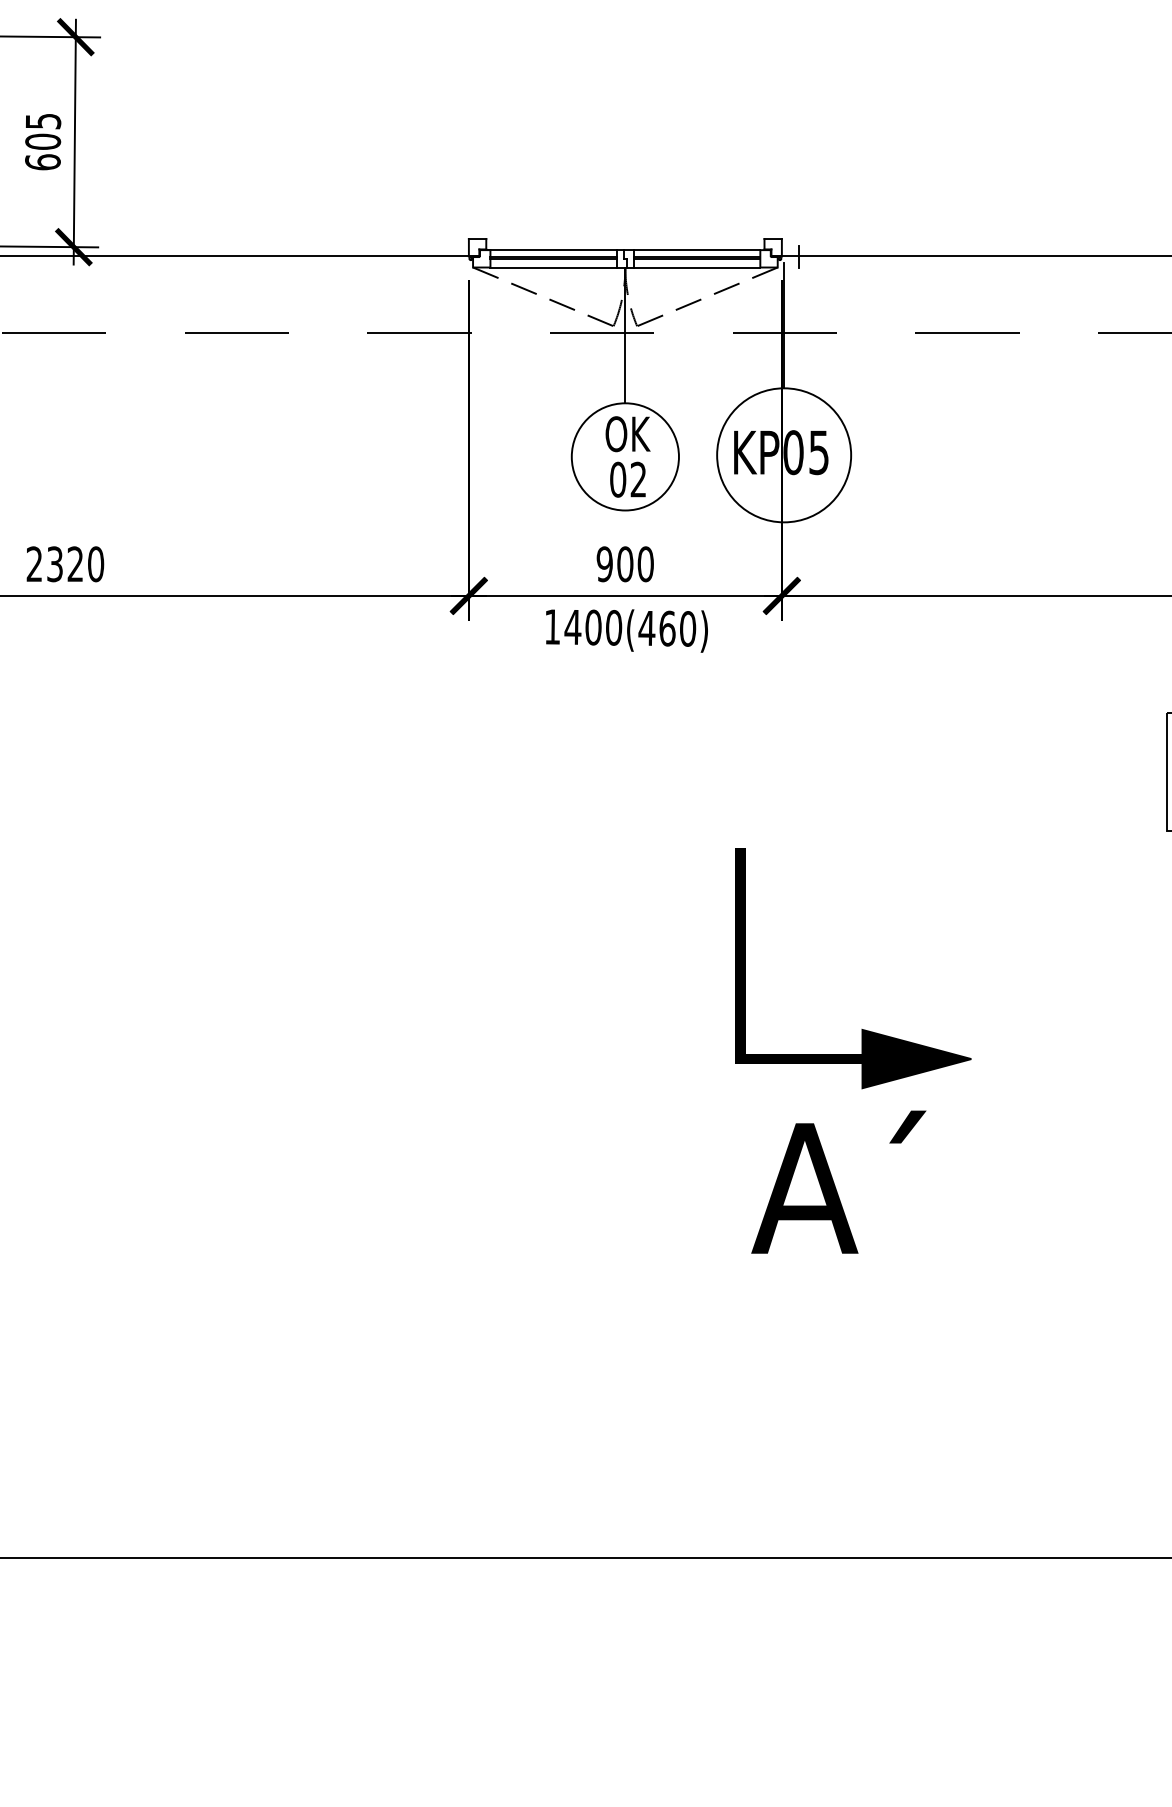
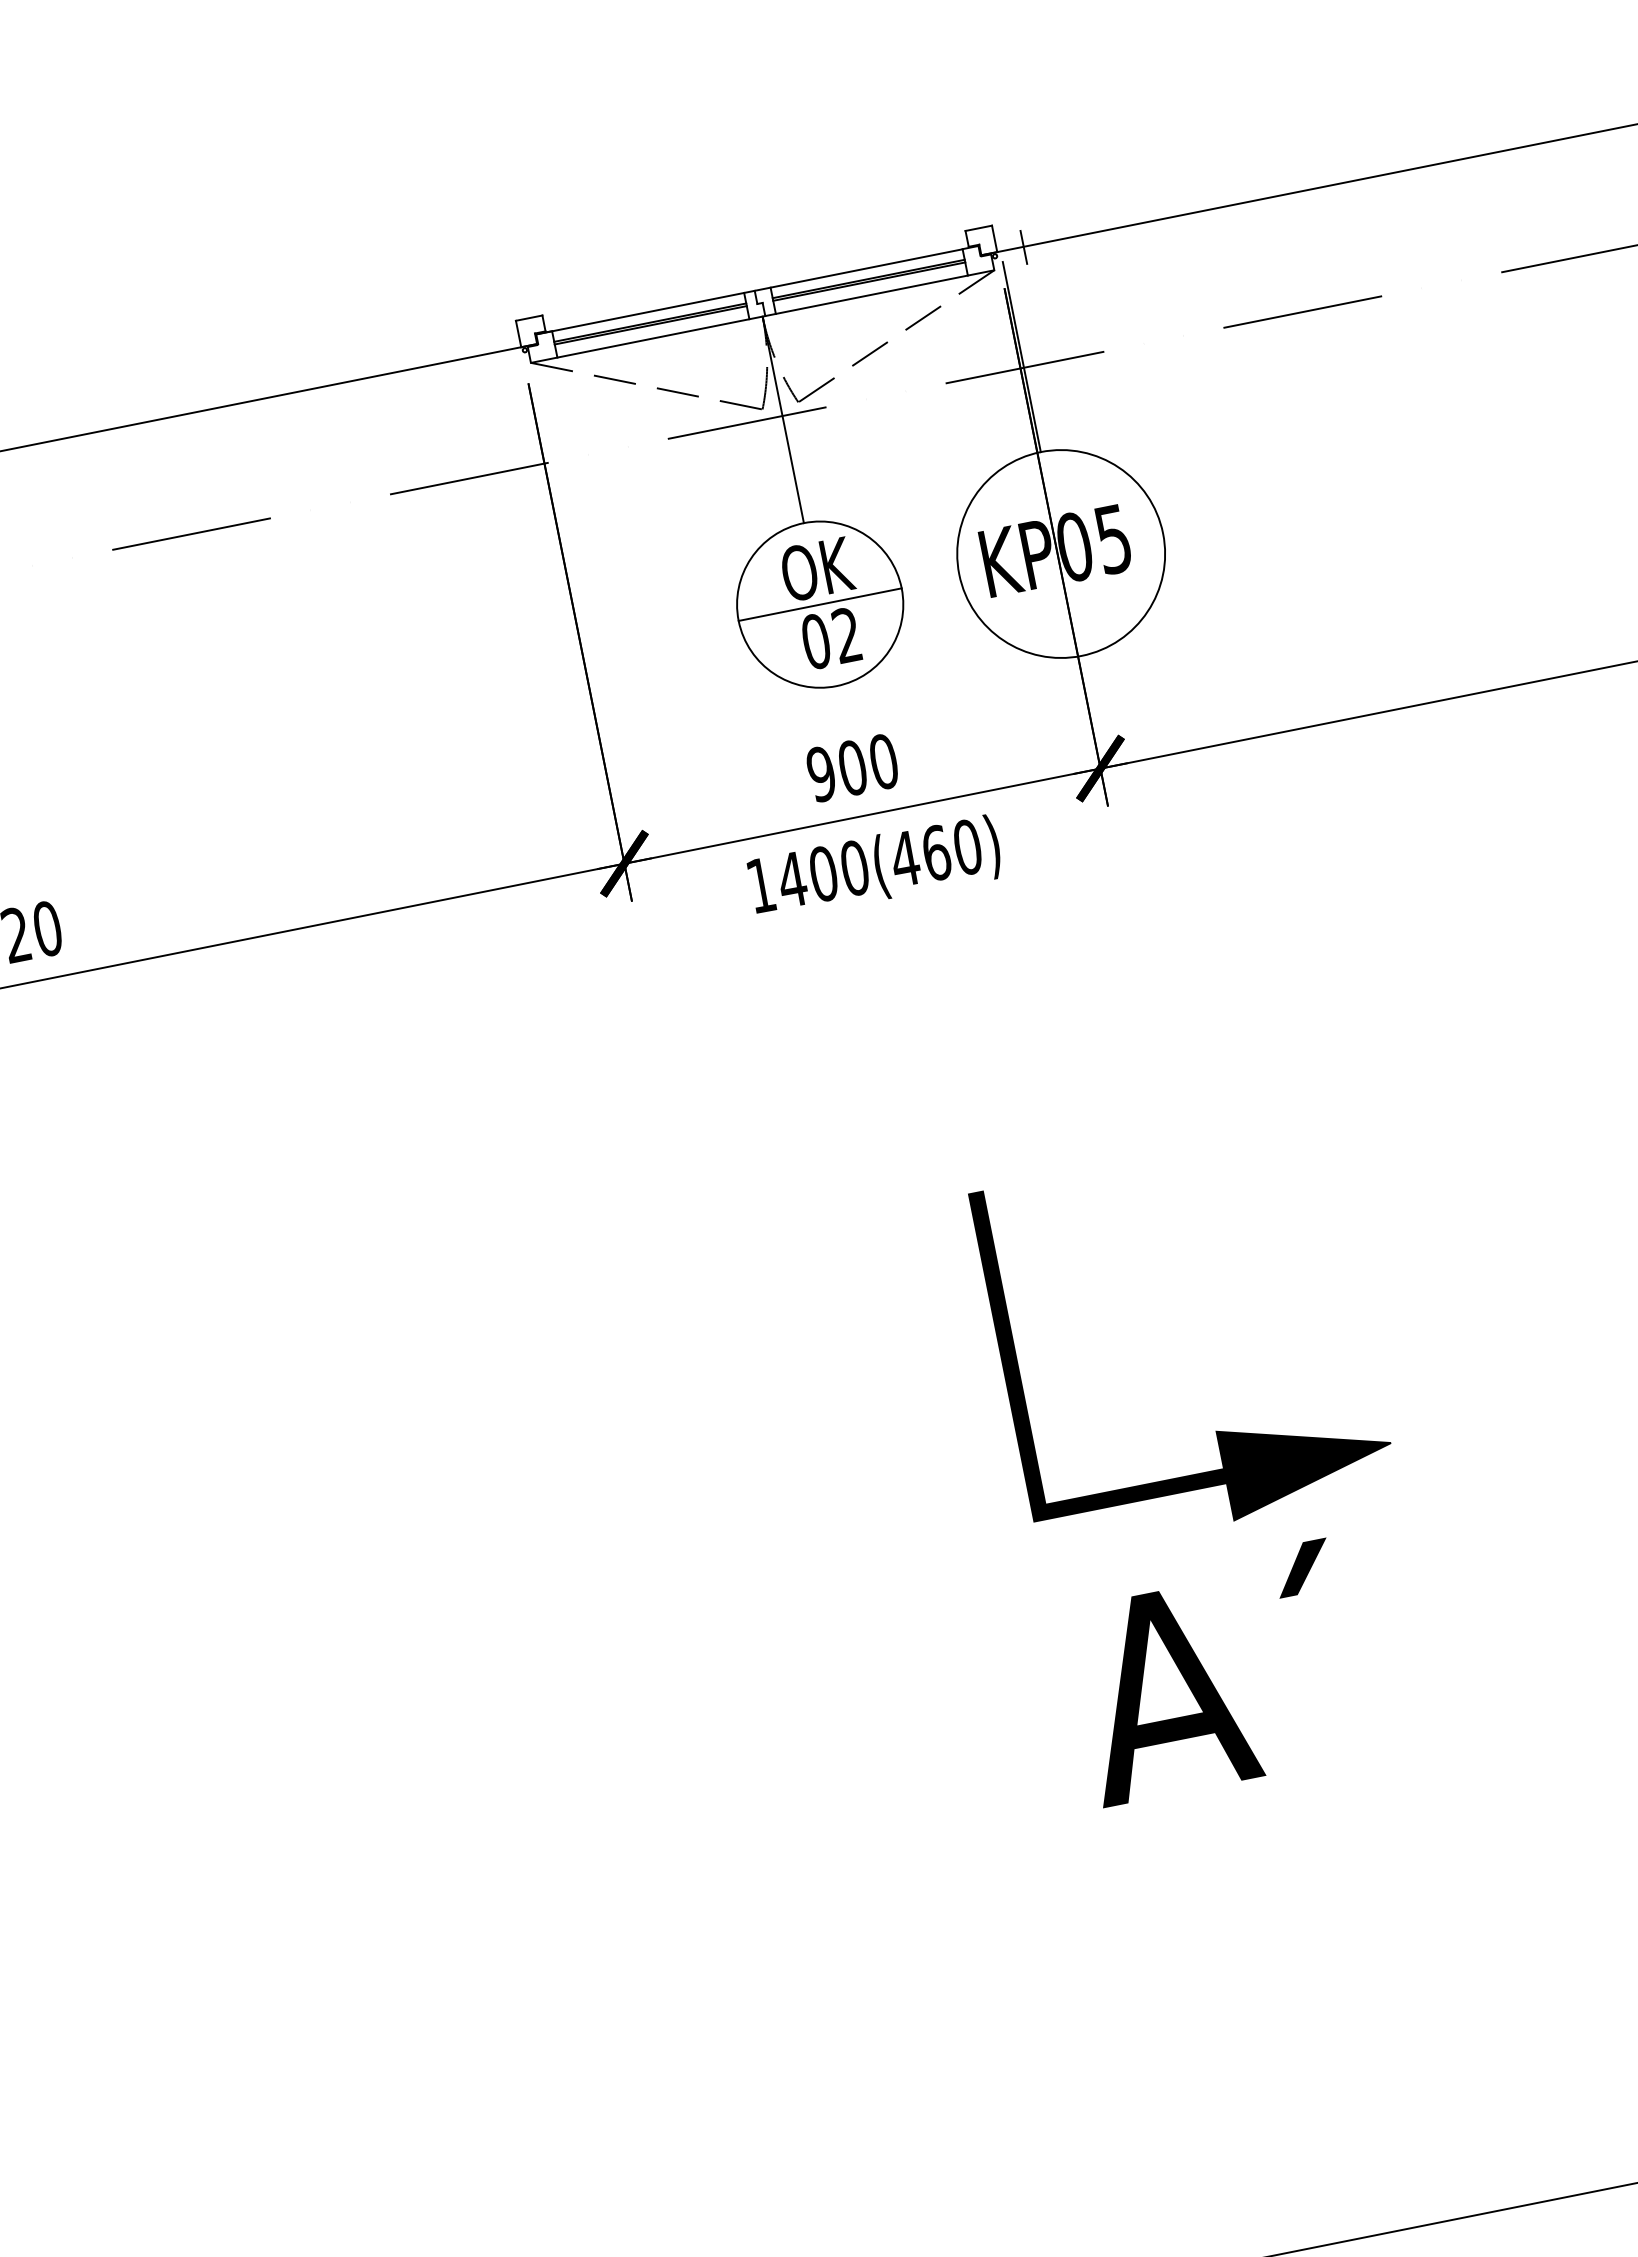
line: (624, 456) -> (818, 604), added
part: (861, 1029) -> (1214, 1431), moved
text: (838, 1181) -> (1213, 1672), moved

